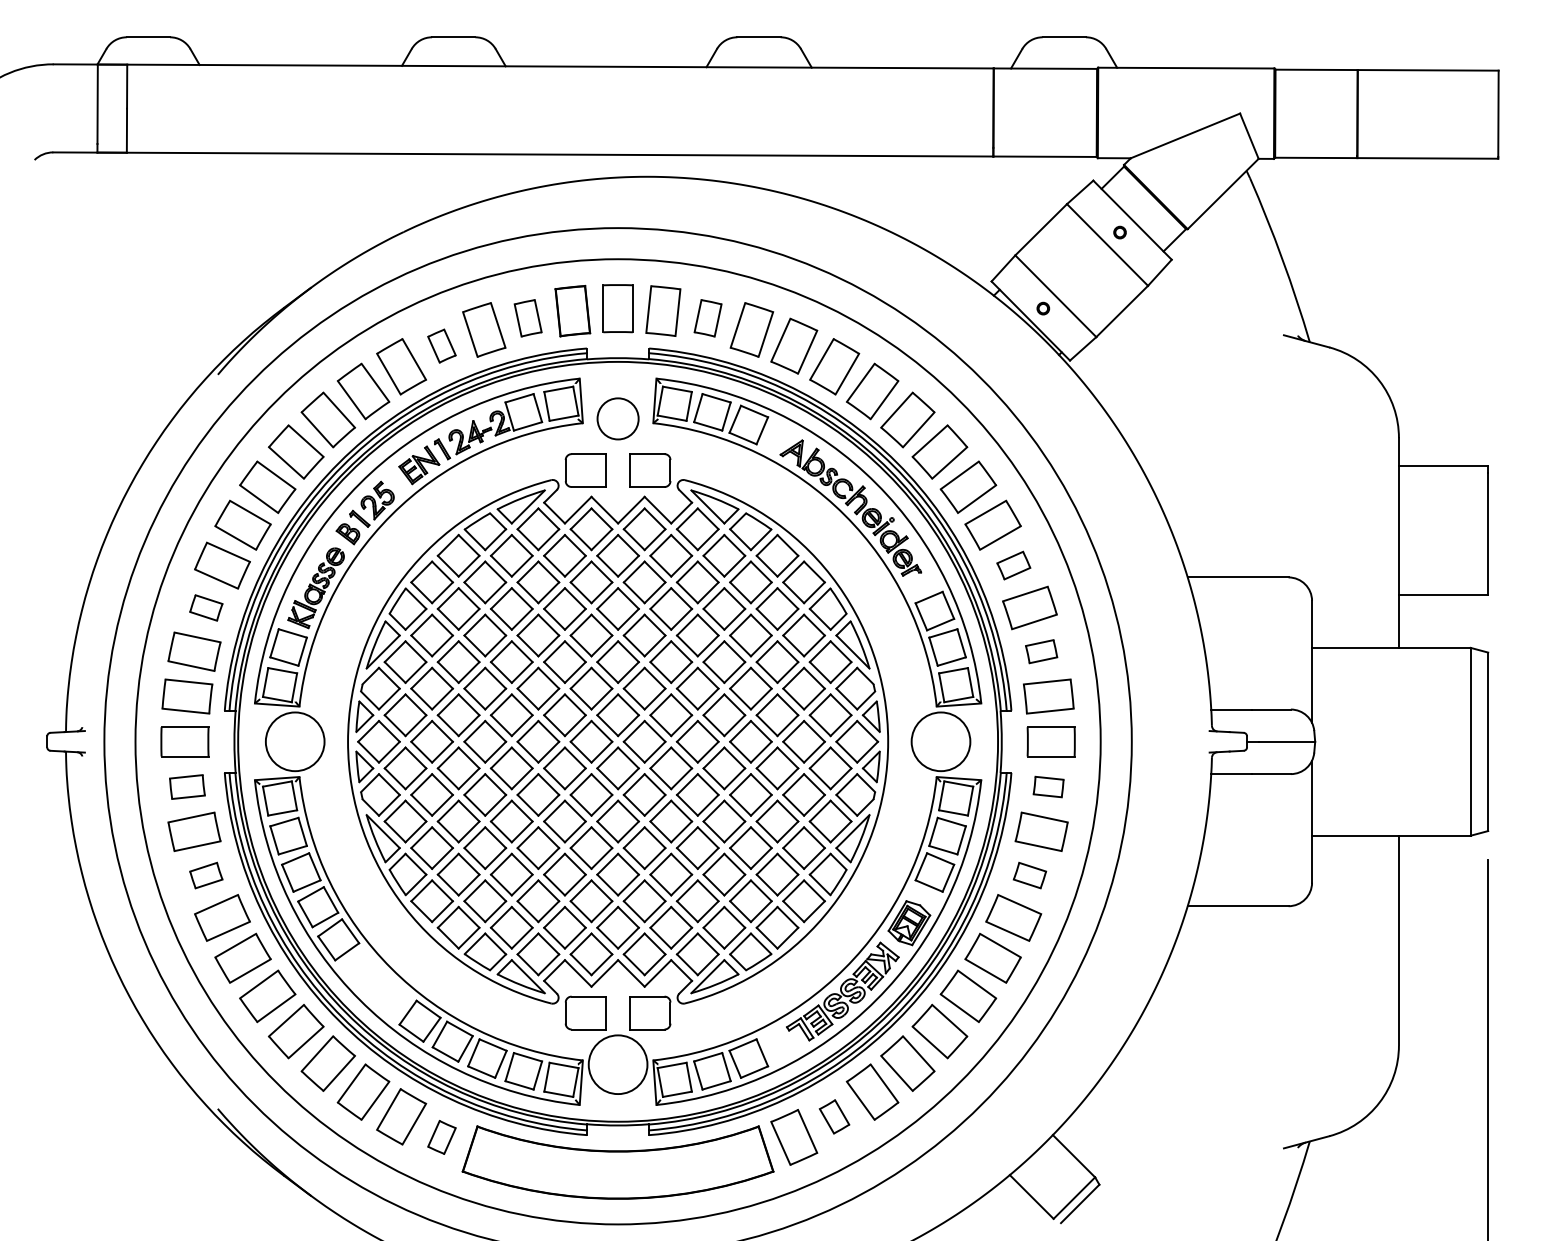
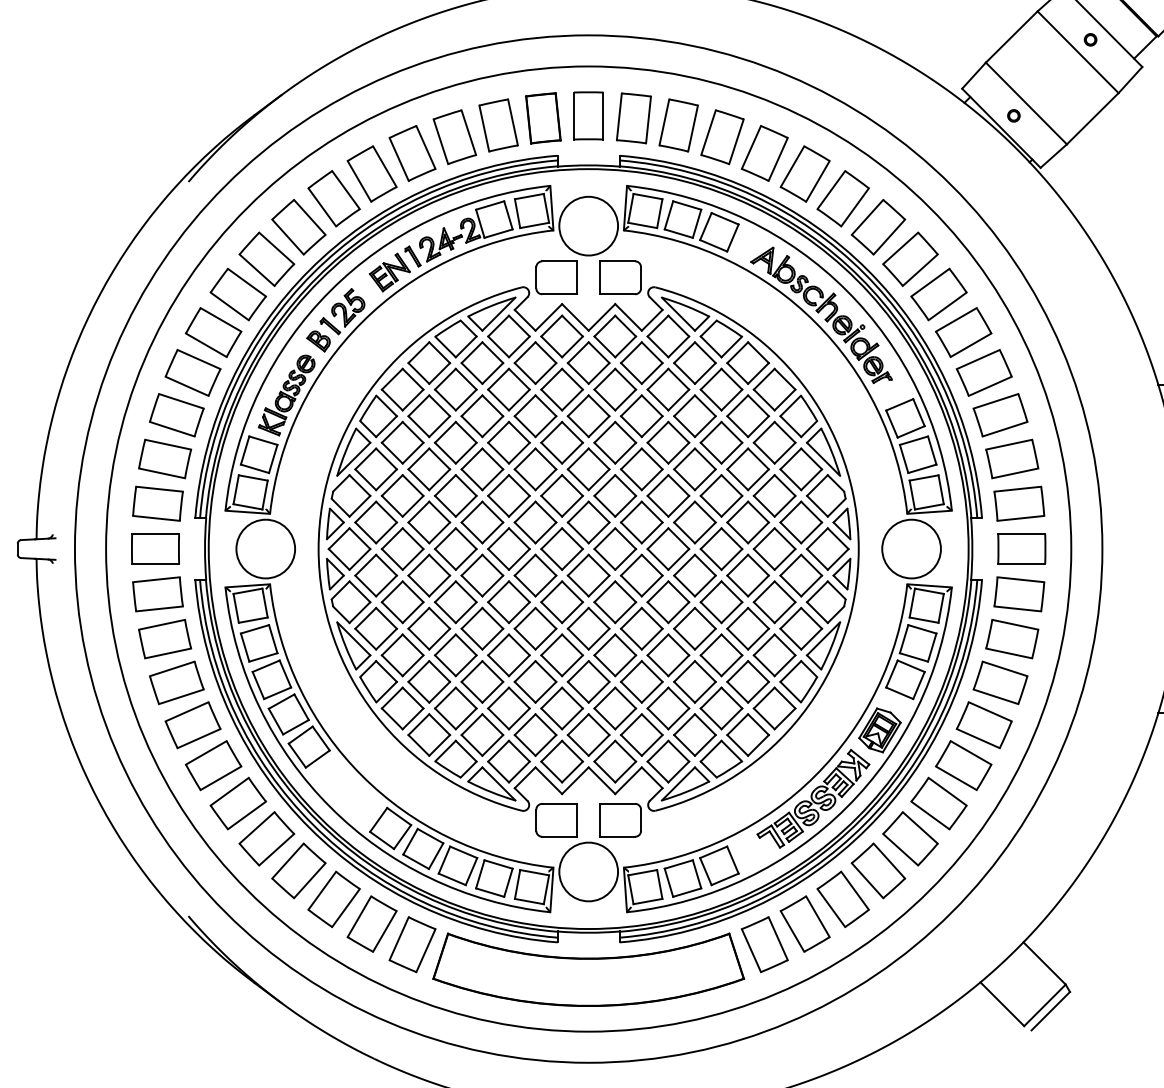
part: (528, 318) -> (499, 125), size x1.43
part: (707, 318) -> (678, 125), size x1.43
part: (441, 345) -> (412, 152), size x1.67
circle: (617, 418) -> (588, 225), size x1.43
part: (1013, 565) -> (984, 372), size x1.67
part: (206, 607) -> (177, 414), size x1.67
part: (1041, 651) -> (1012, 458), size x1.67
part: (187, 786) -> (158, 593), size x1.43
part: (1048, 786) -> (1019, 593), size x1.67
part: (206, 875) -> (177, 682), size x1.67
part: (1029, 875) -> (1000, 682), size x1.67
part: (834, 1116) -> (805, 923), size x1.67
part: (441, 1137) -> (412, 944), size x1.67

